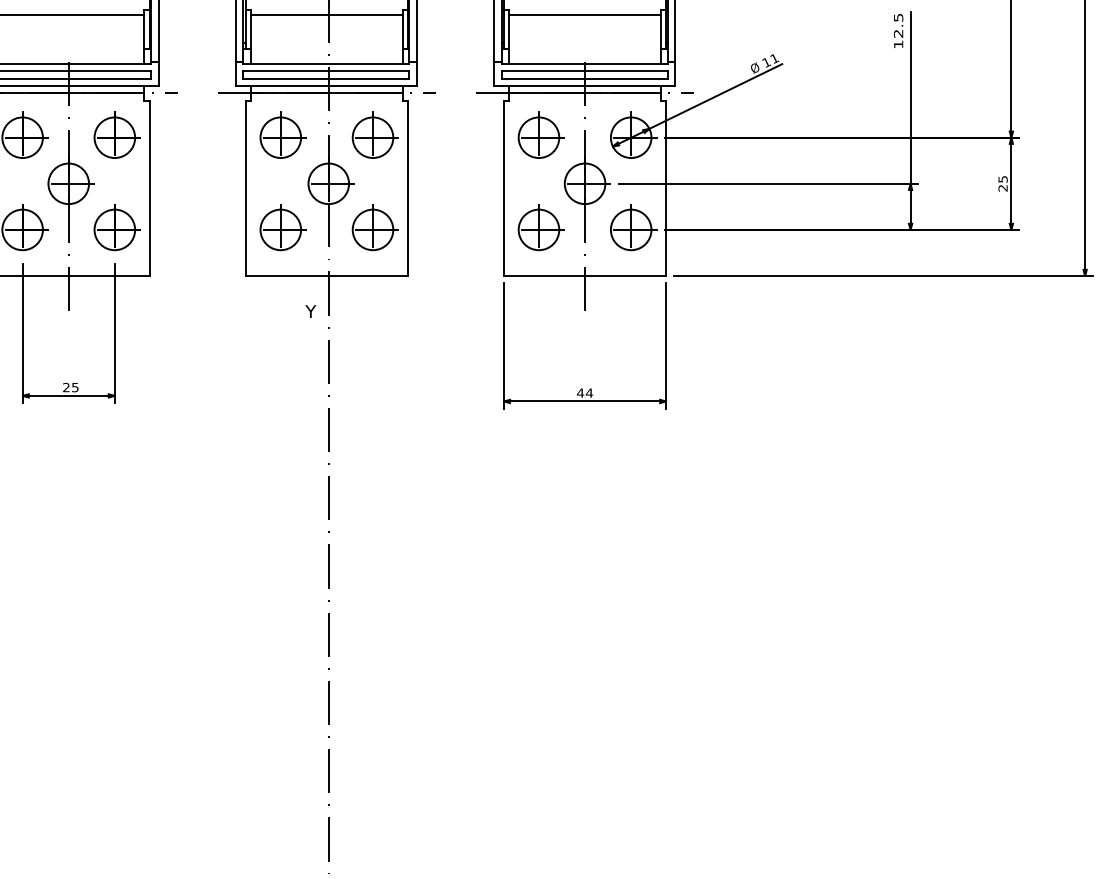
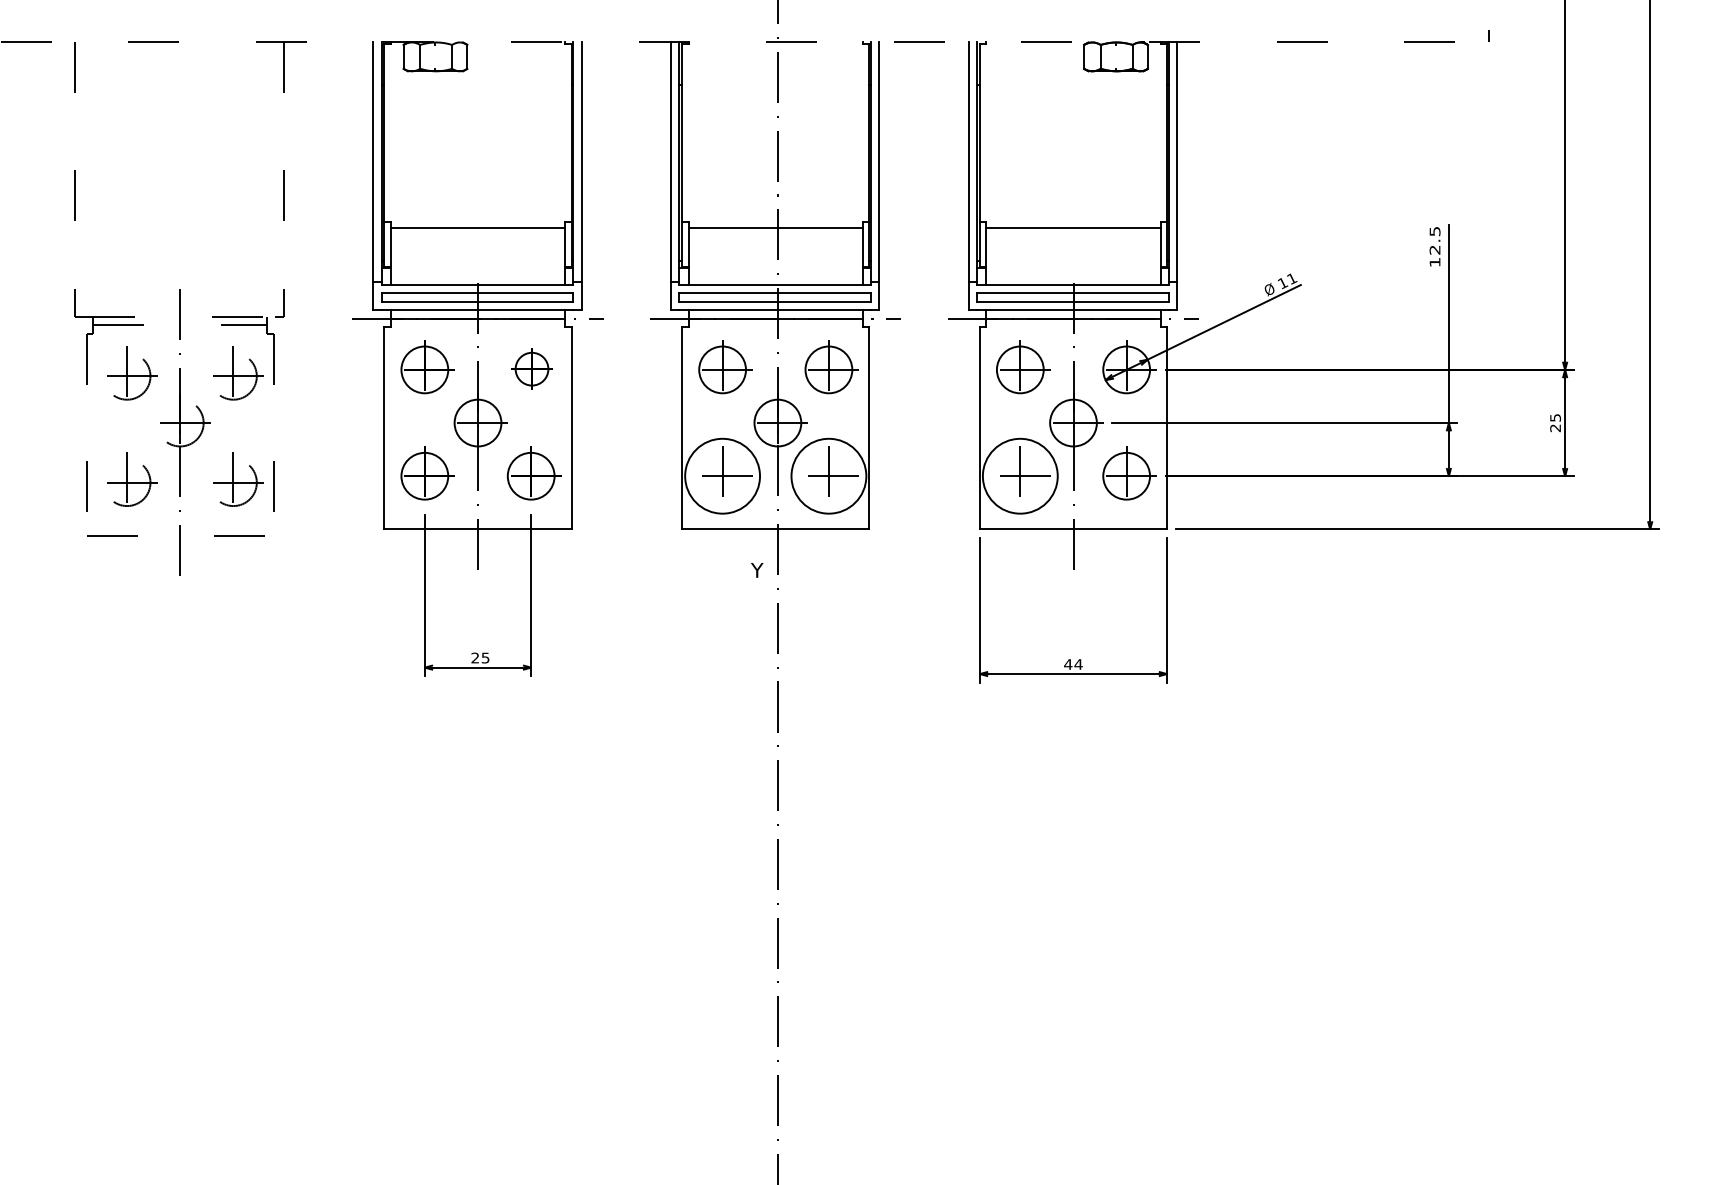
part: (116, 135) -> (533, 367), size x0.7
circle: (280, 229) -> (722, 475), size x1.6
circle: (372, 229) -> (828, 475), size x1.6
circle: (538, 229) -> (1019, 475), size x1.6

